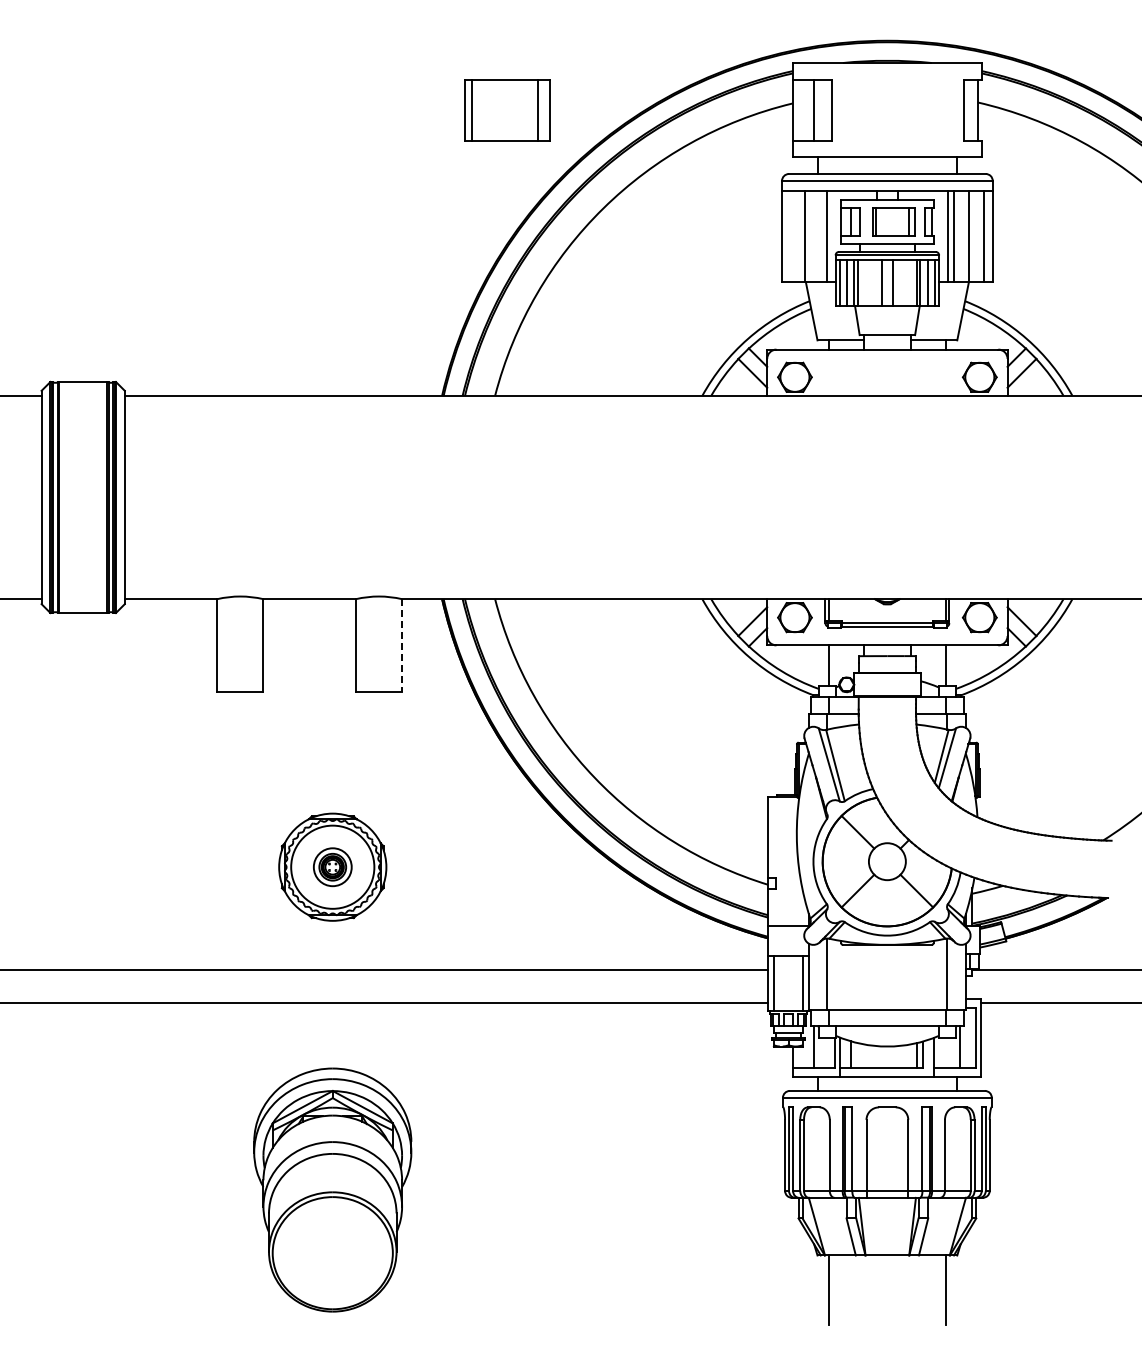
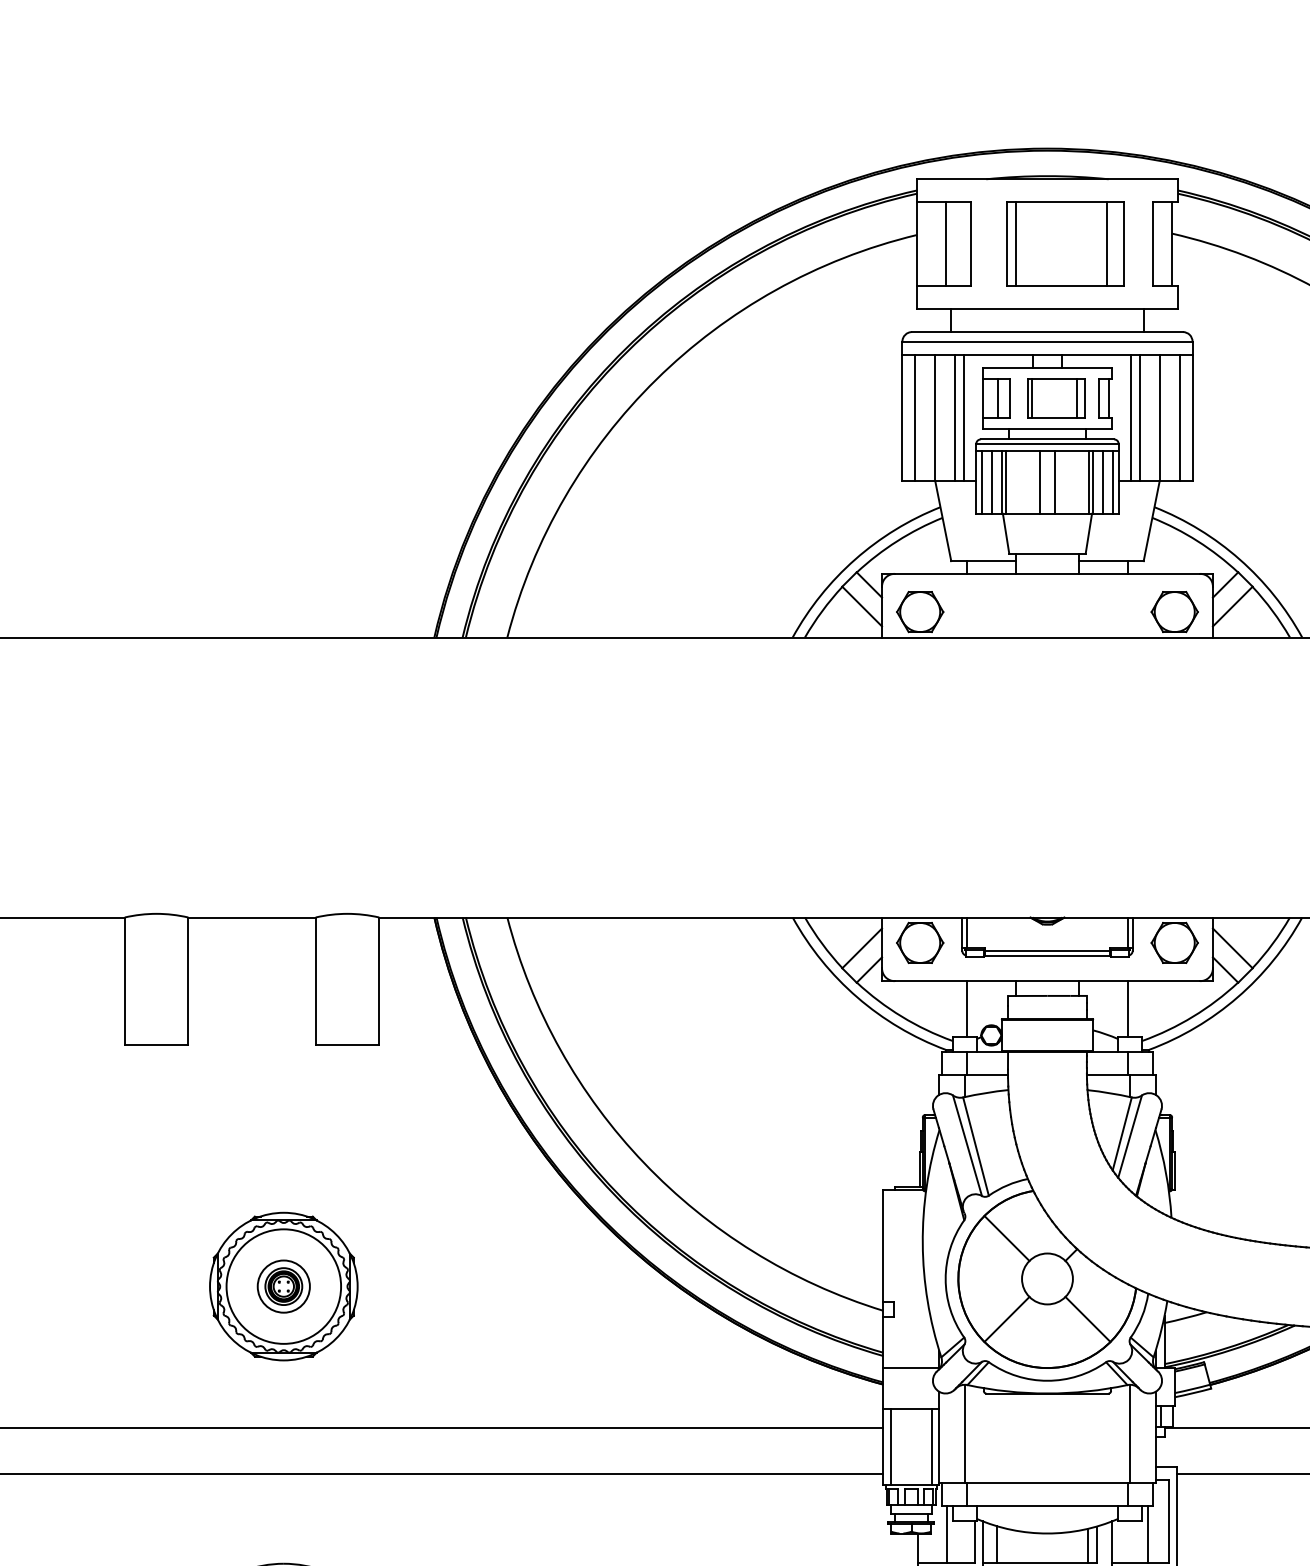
part: (507, 110) -> (1065, 244), moved
line: (791, 236) -> (915, 418), added
line: (820, 236) -> (955, 418), added
line: (402, 645) -> (379, 981), dashed -> solid

